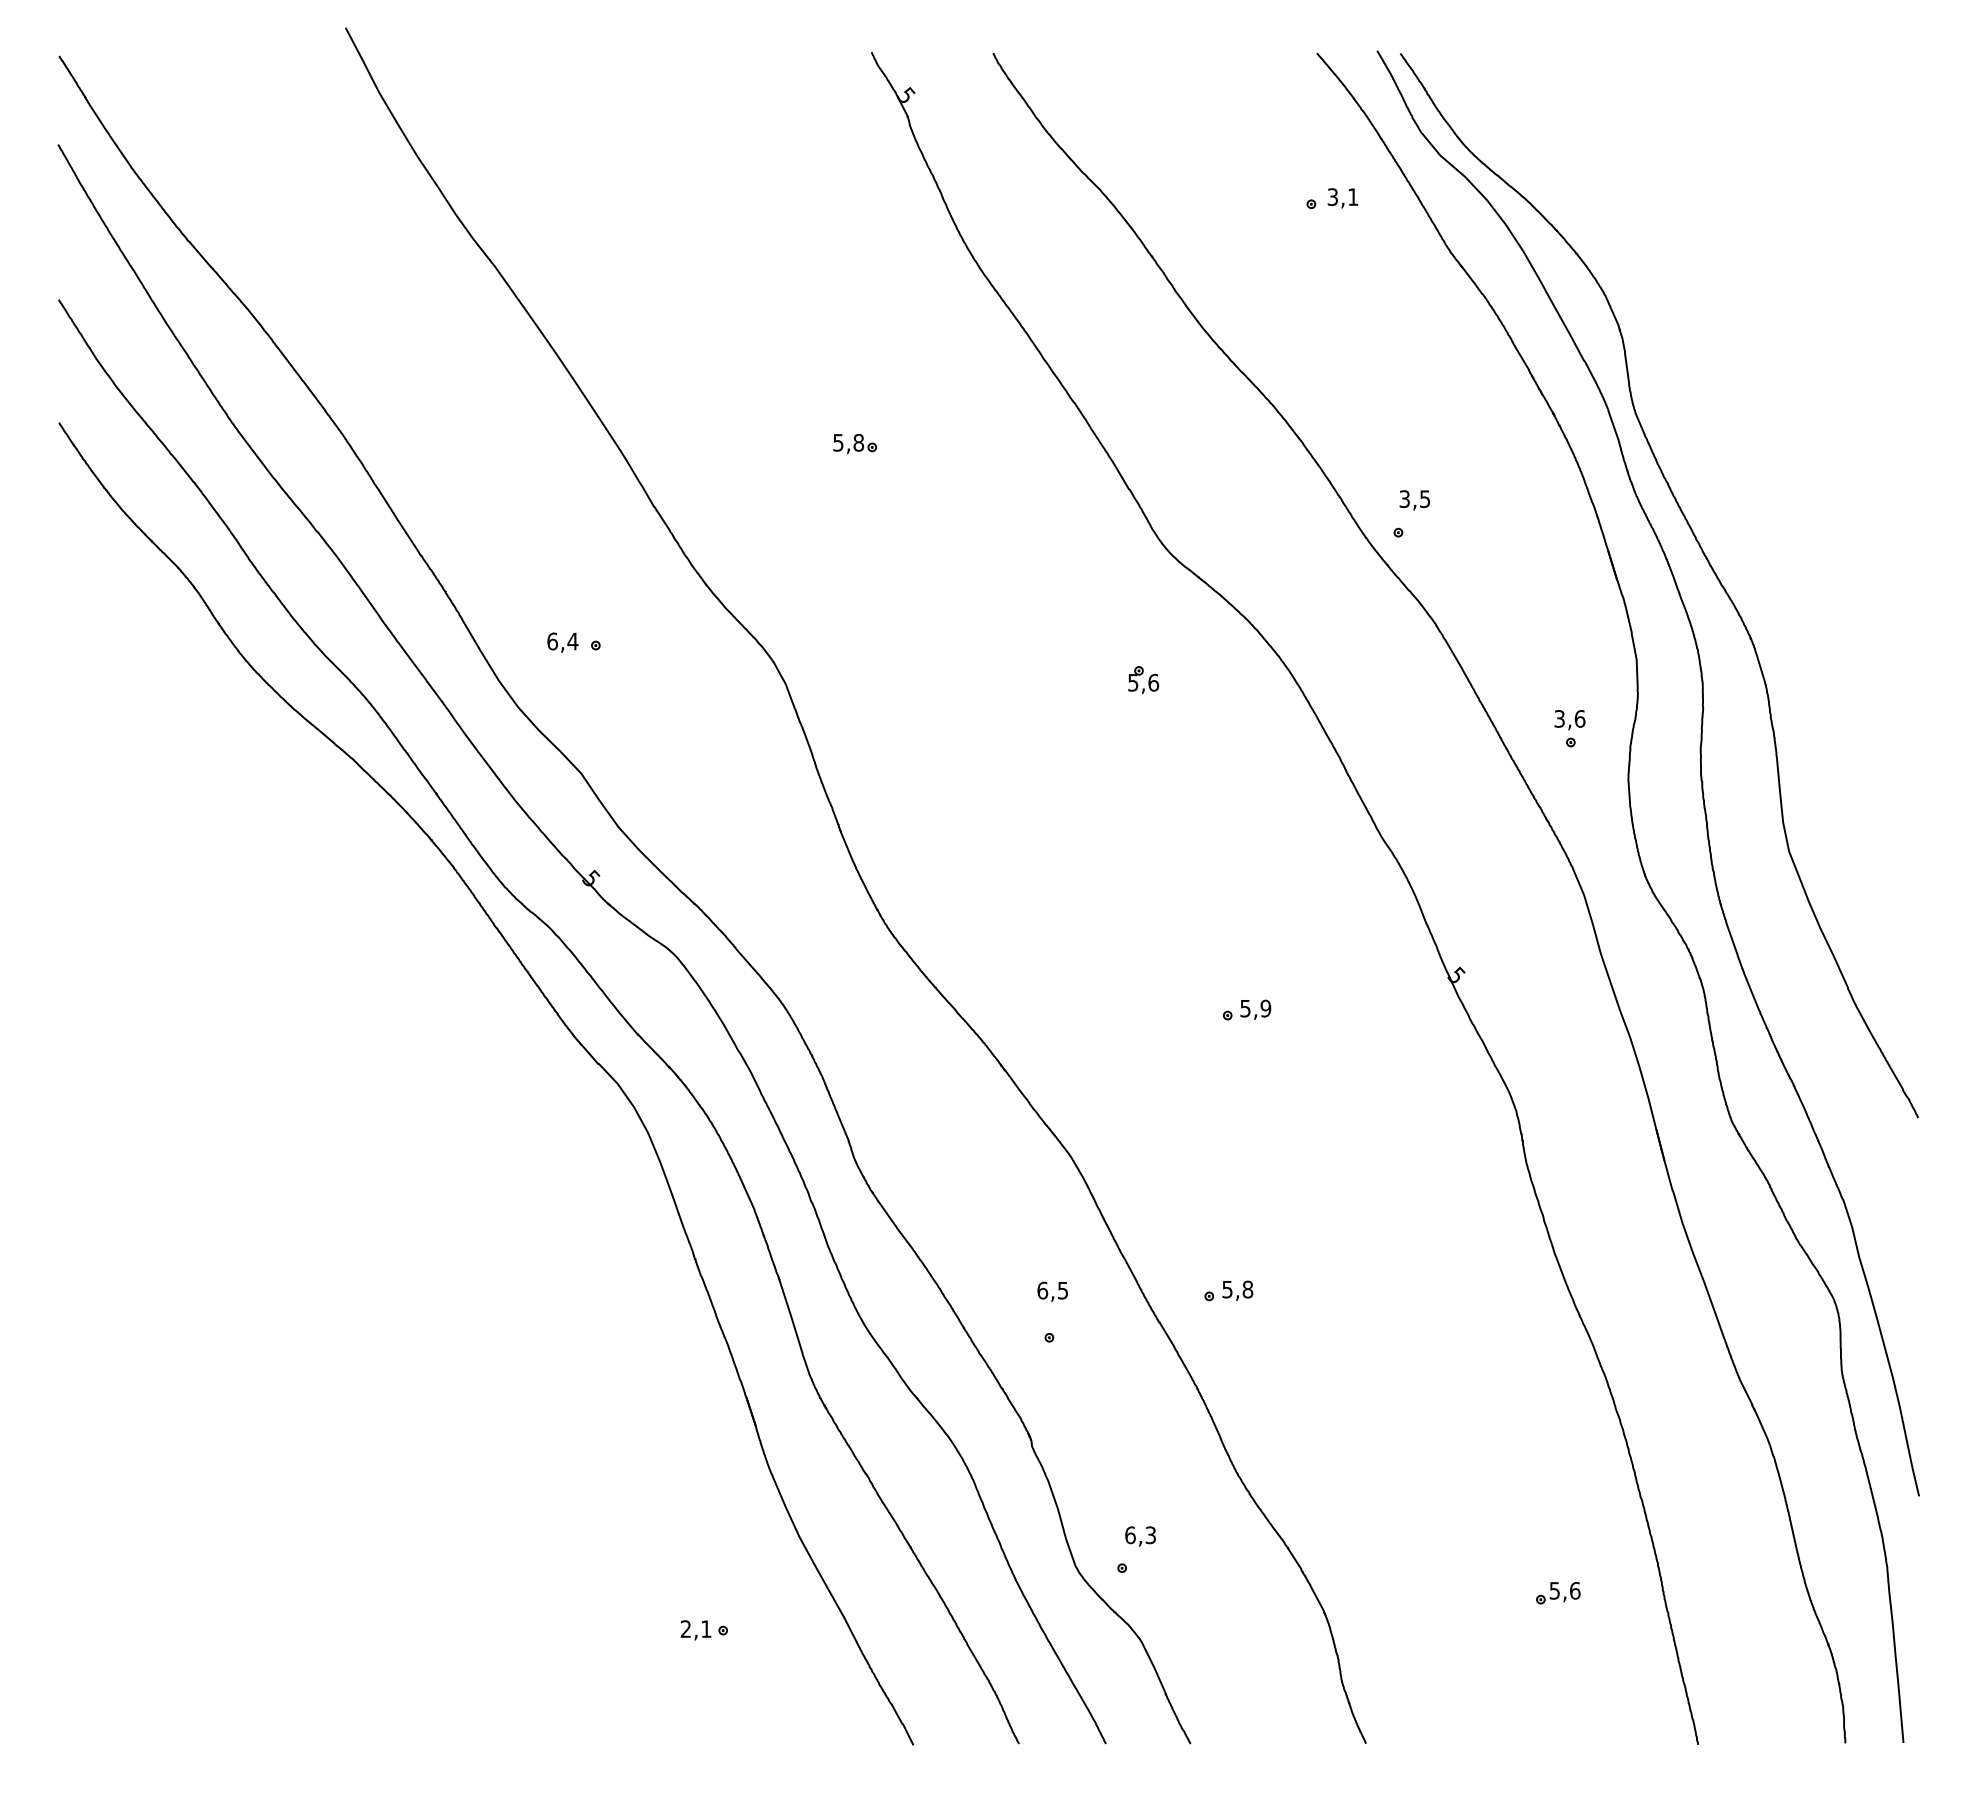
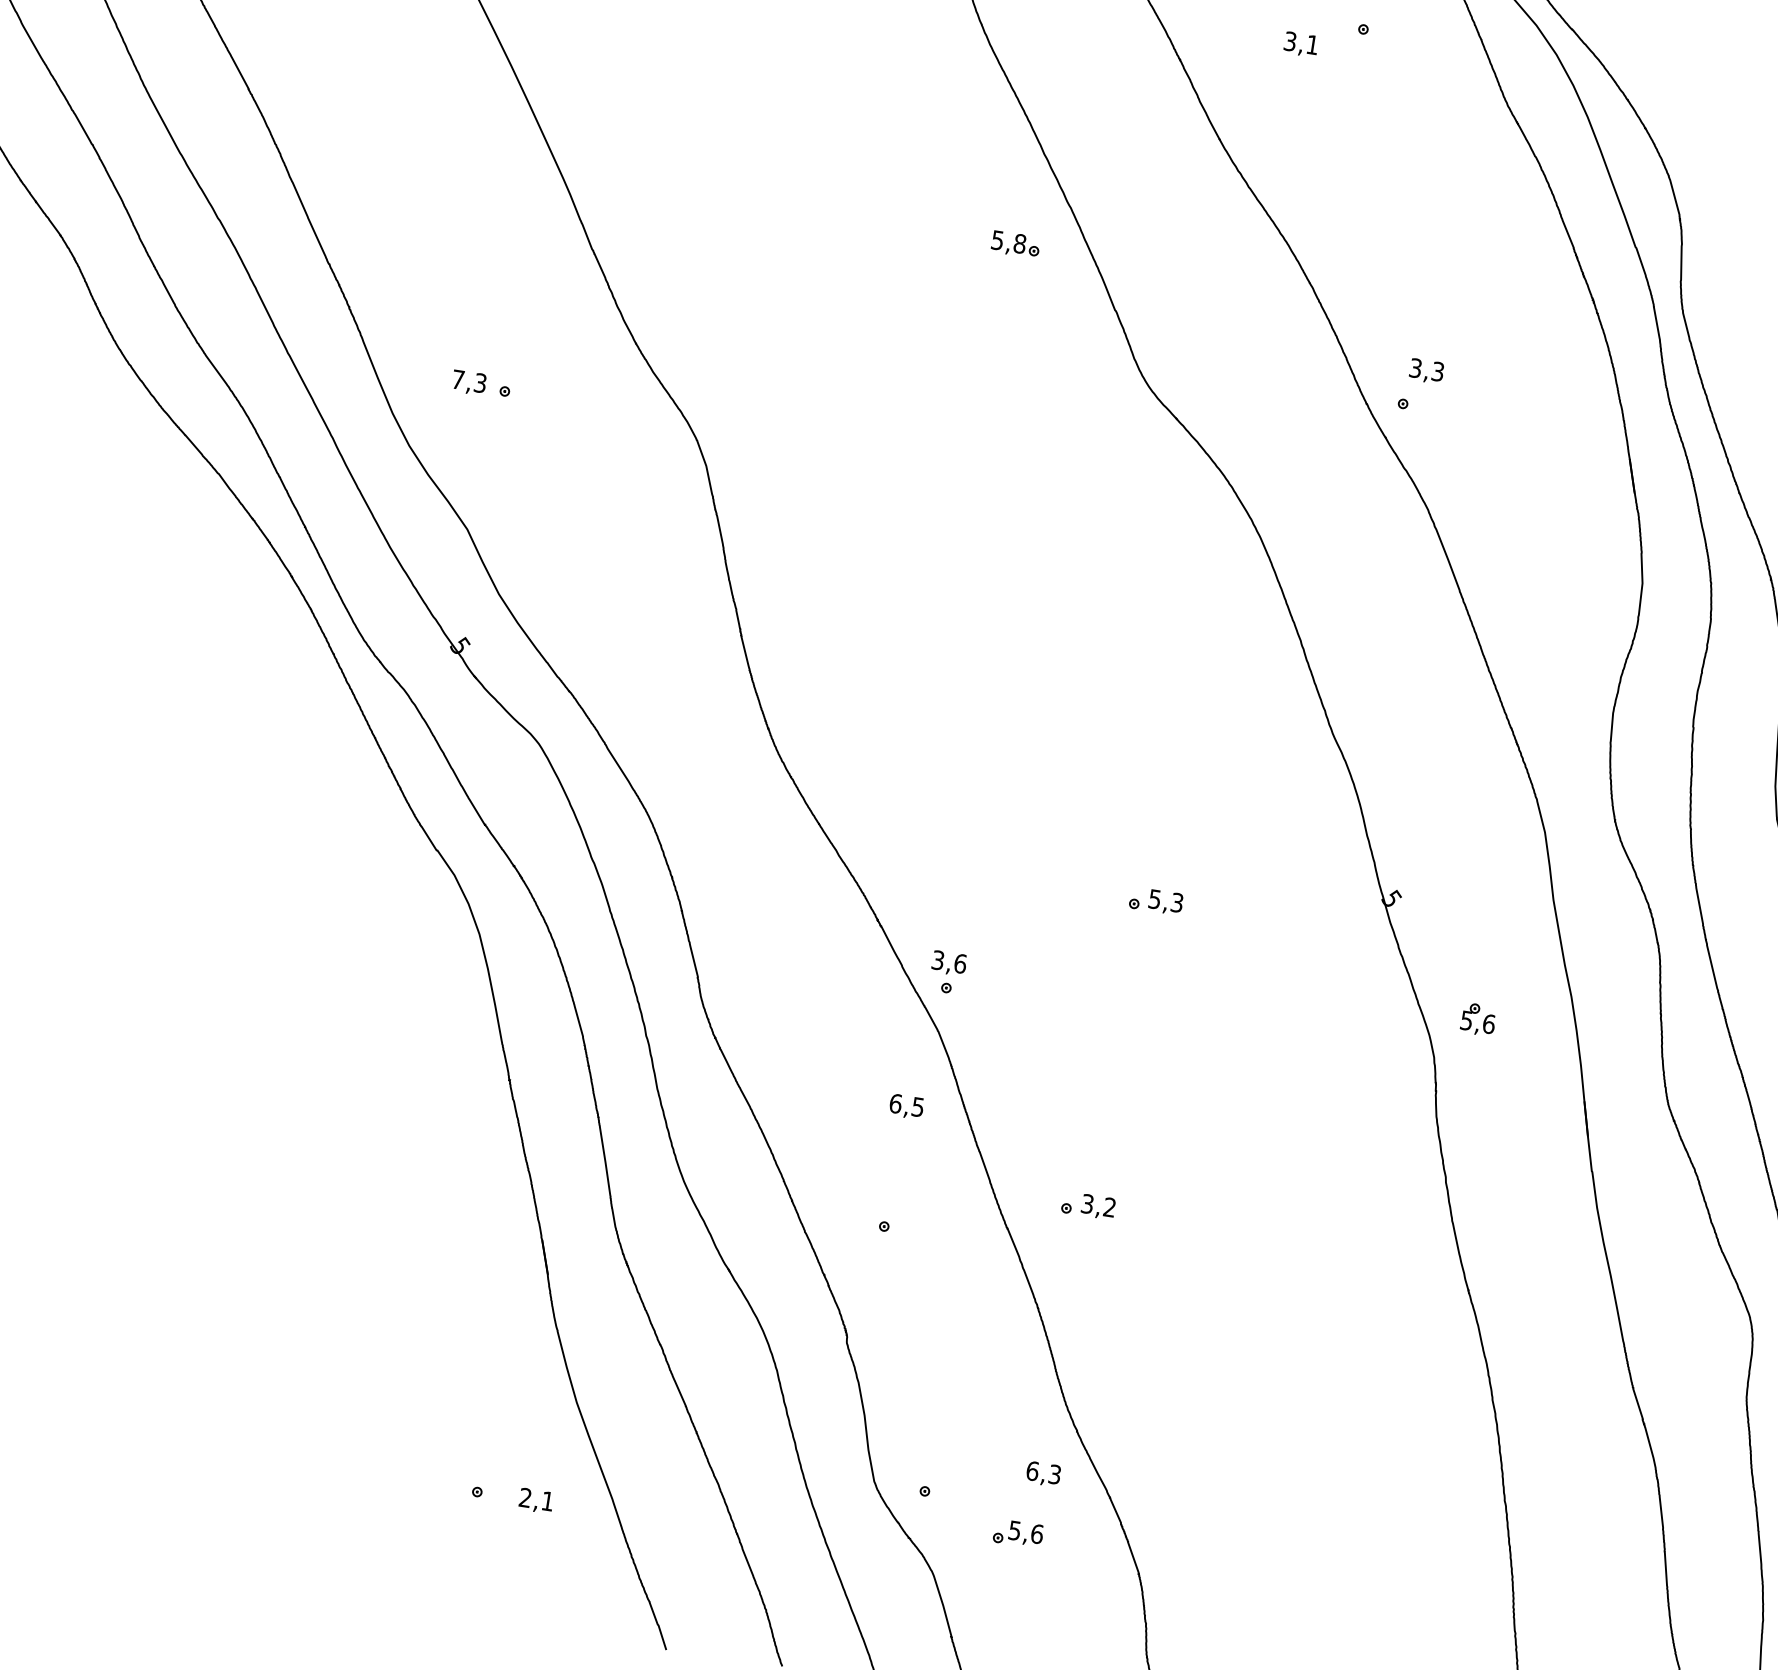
text: (1342, 198) -> (1300, 44), moved
part: (855, 444) -> (1016, 245), moved
text: (1425, 498) -> (1438, 371), 3,5 -> 3,3
text: (562, 641) -> (469, 381), 6,4 -> 7,3
part: (1143, 680) -> (1478, 1019), moved
part: (1569, 728) -> (947, 972), moved
text: (1265, 1008) -> (1176, 902), 5,9 -> 5,3
text: (1238, 1289) -> (1099, 1205), 5,8 -> 3,2
text: (1052, 1291) -> (906, 1106), moved
text: (1140, 1536) -> (1043, 1474), moved
part: (1558, 1593) -> (1018, 1534), moved
text: (695, 1630) -> (535, 1500), moved

